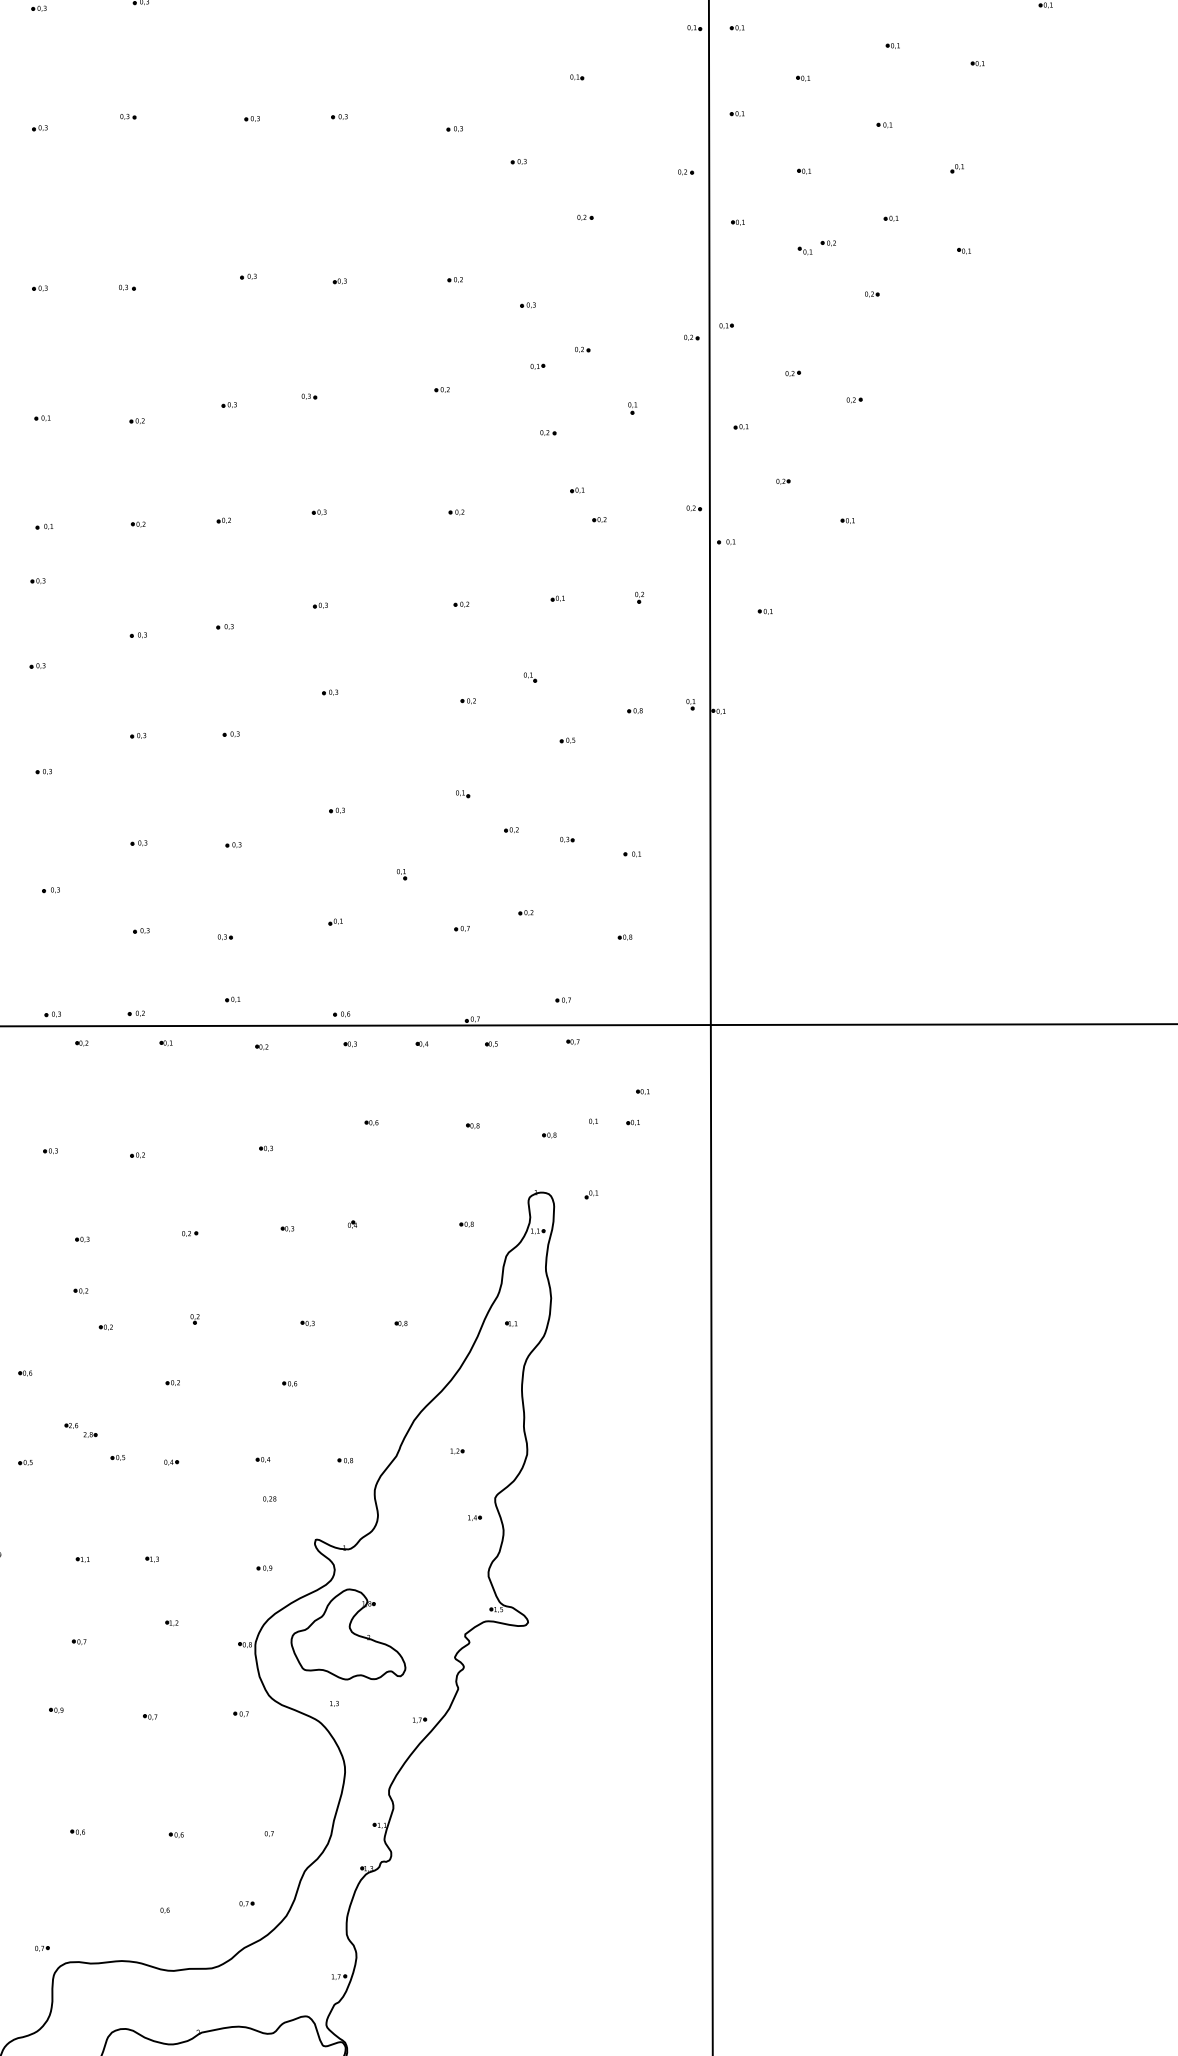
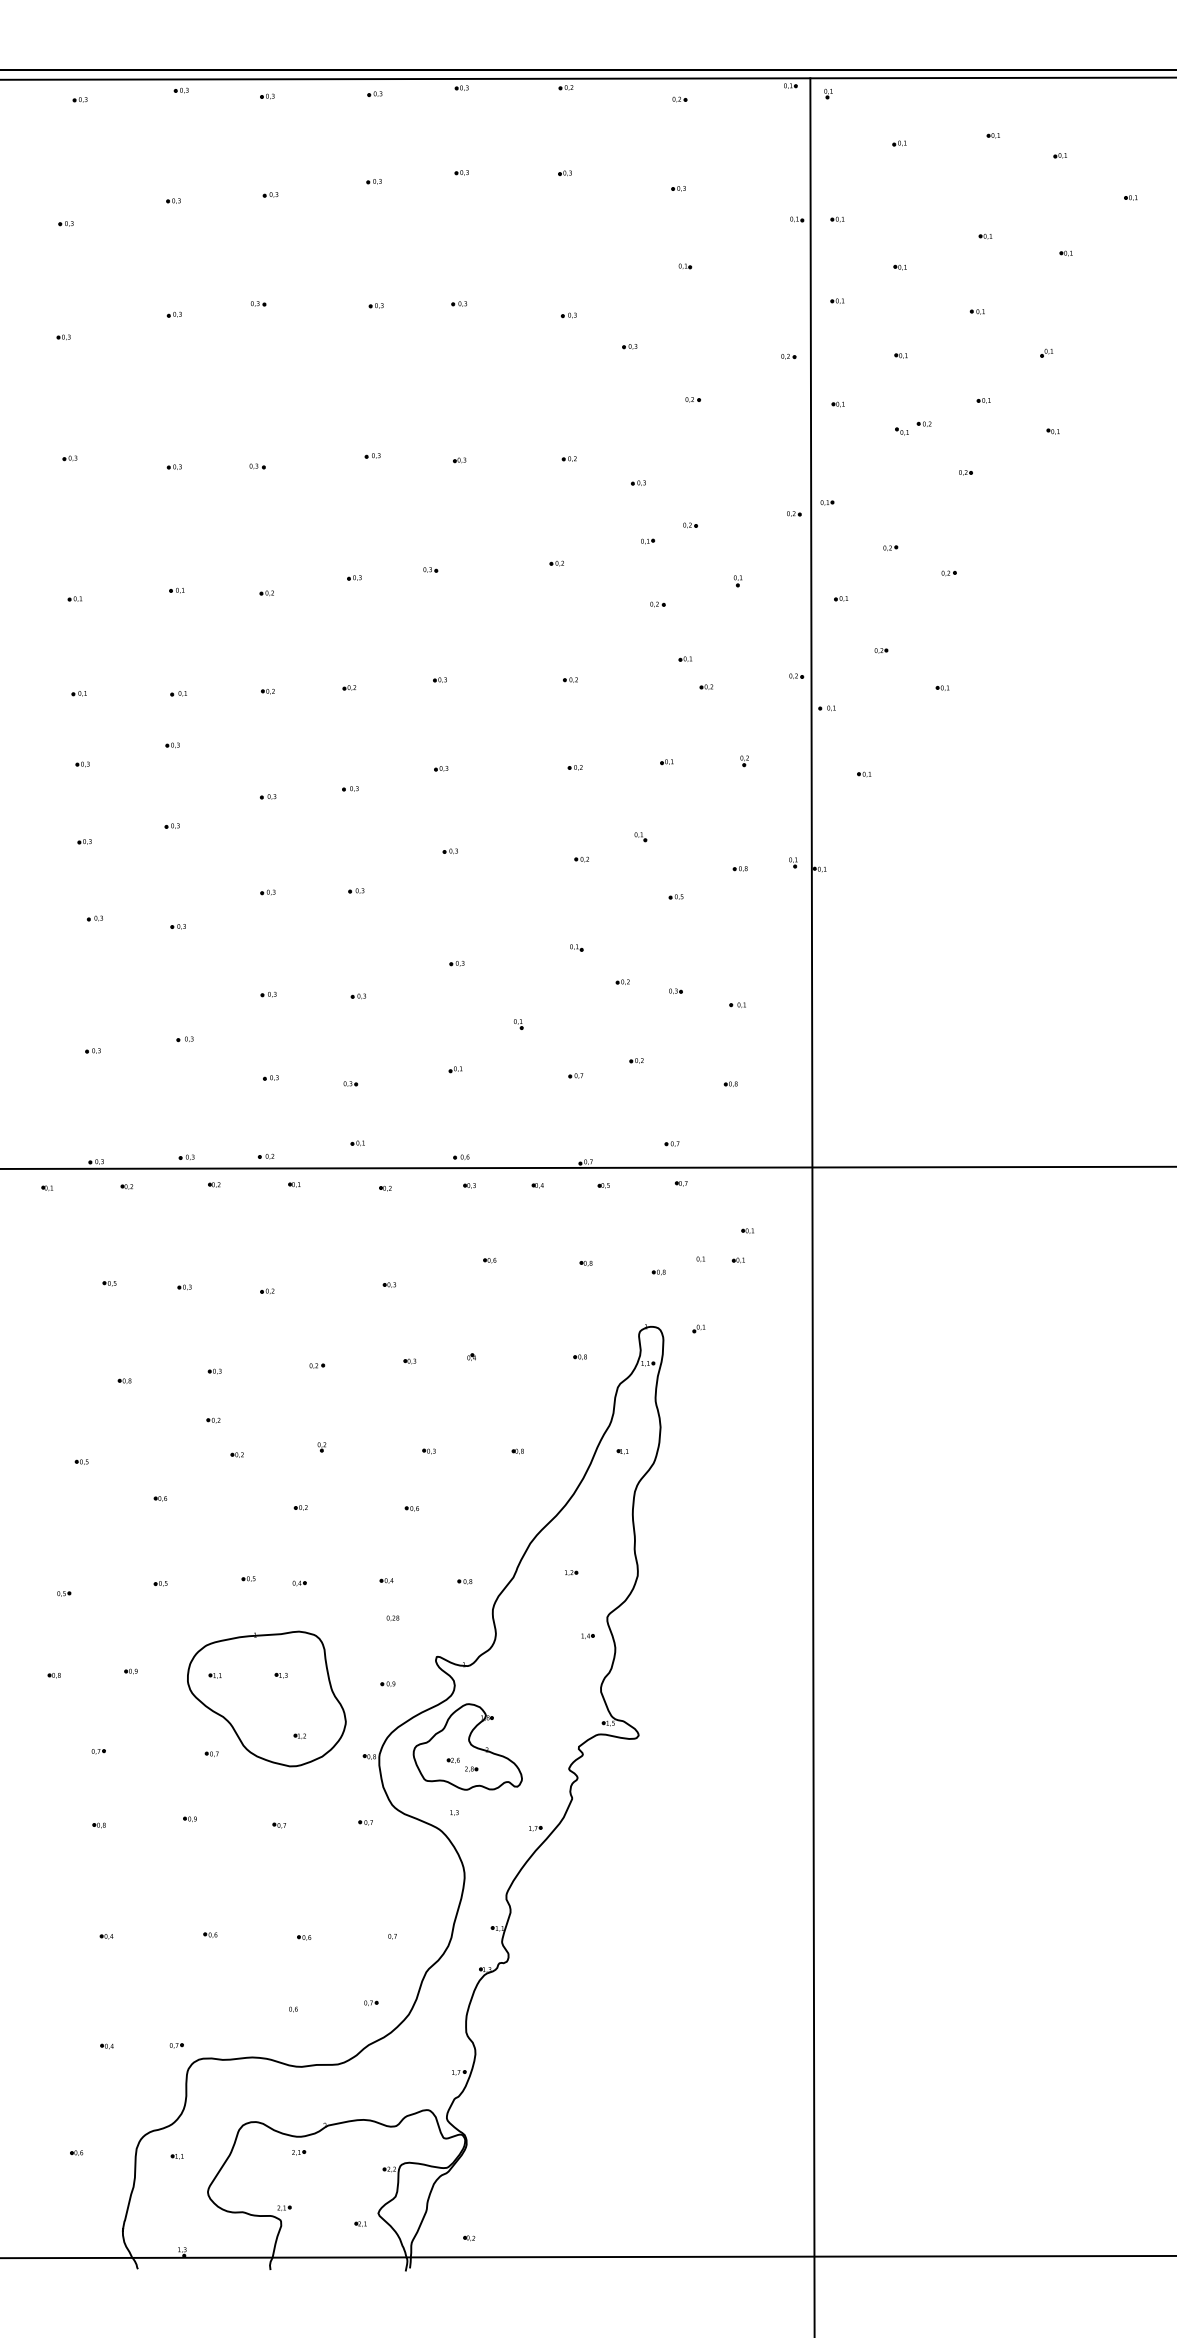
part: (80, 1429) -> (462, 1764), moved
part: (136, 1583) -> (266, 1698), added

